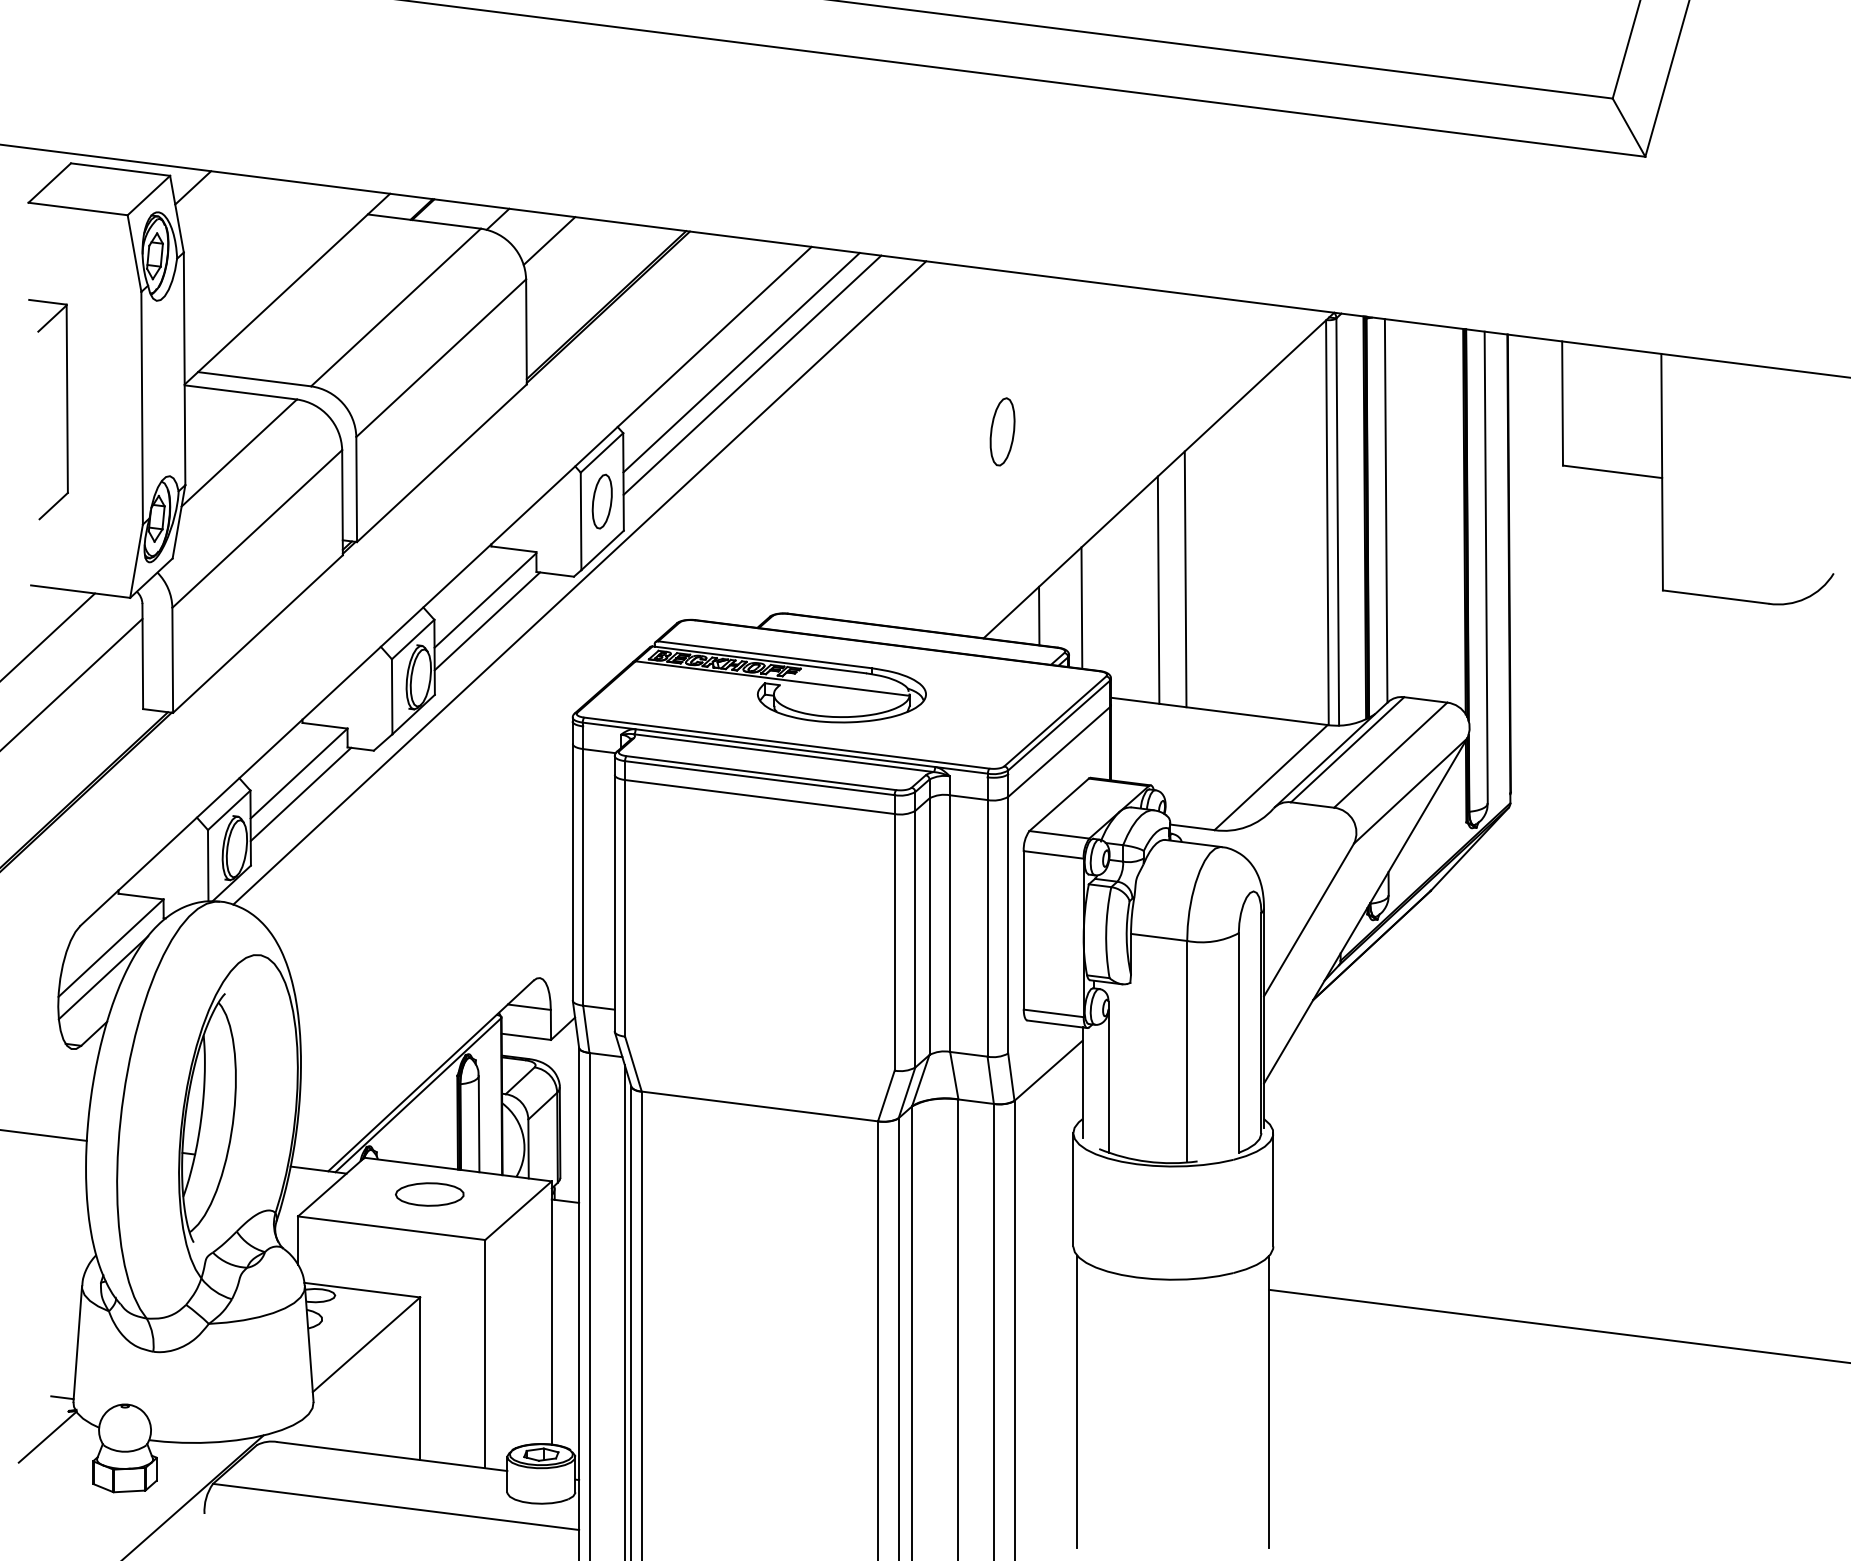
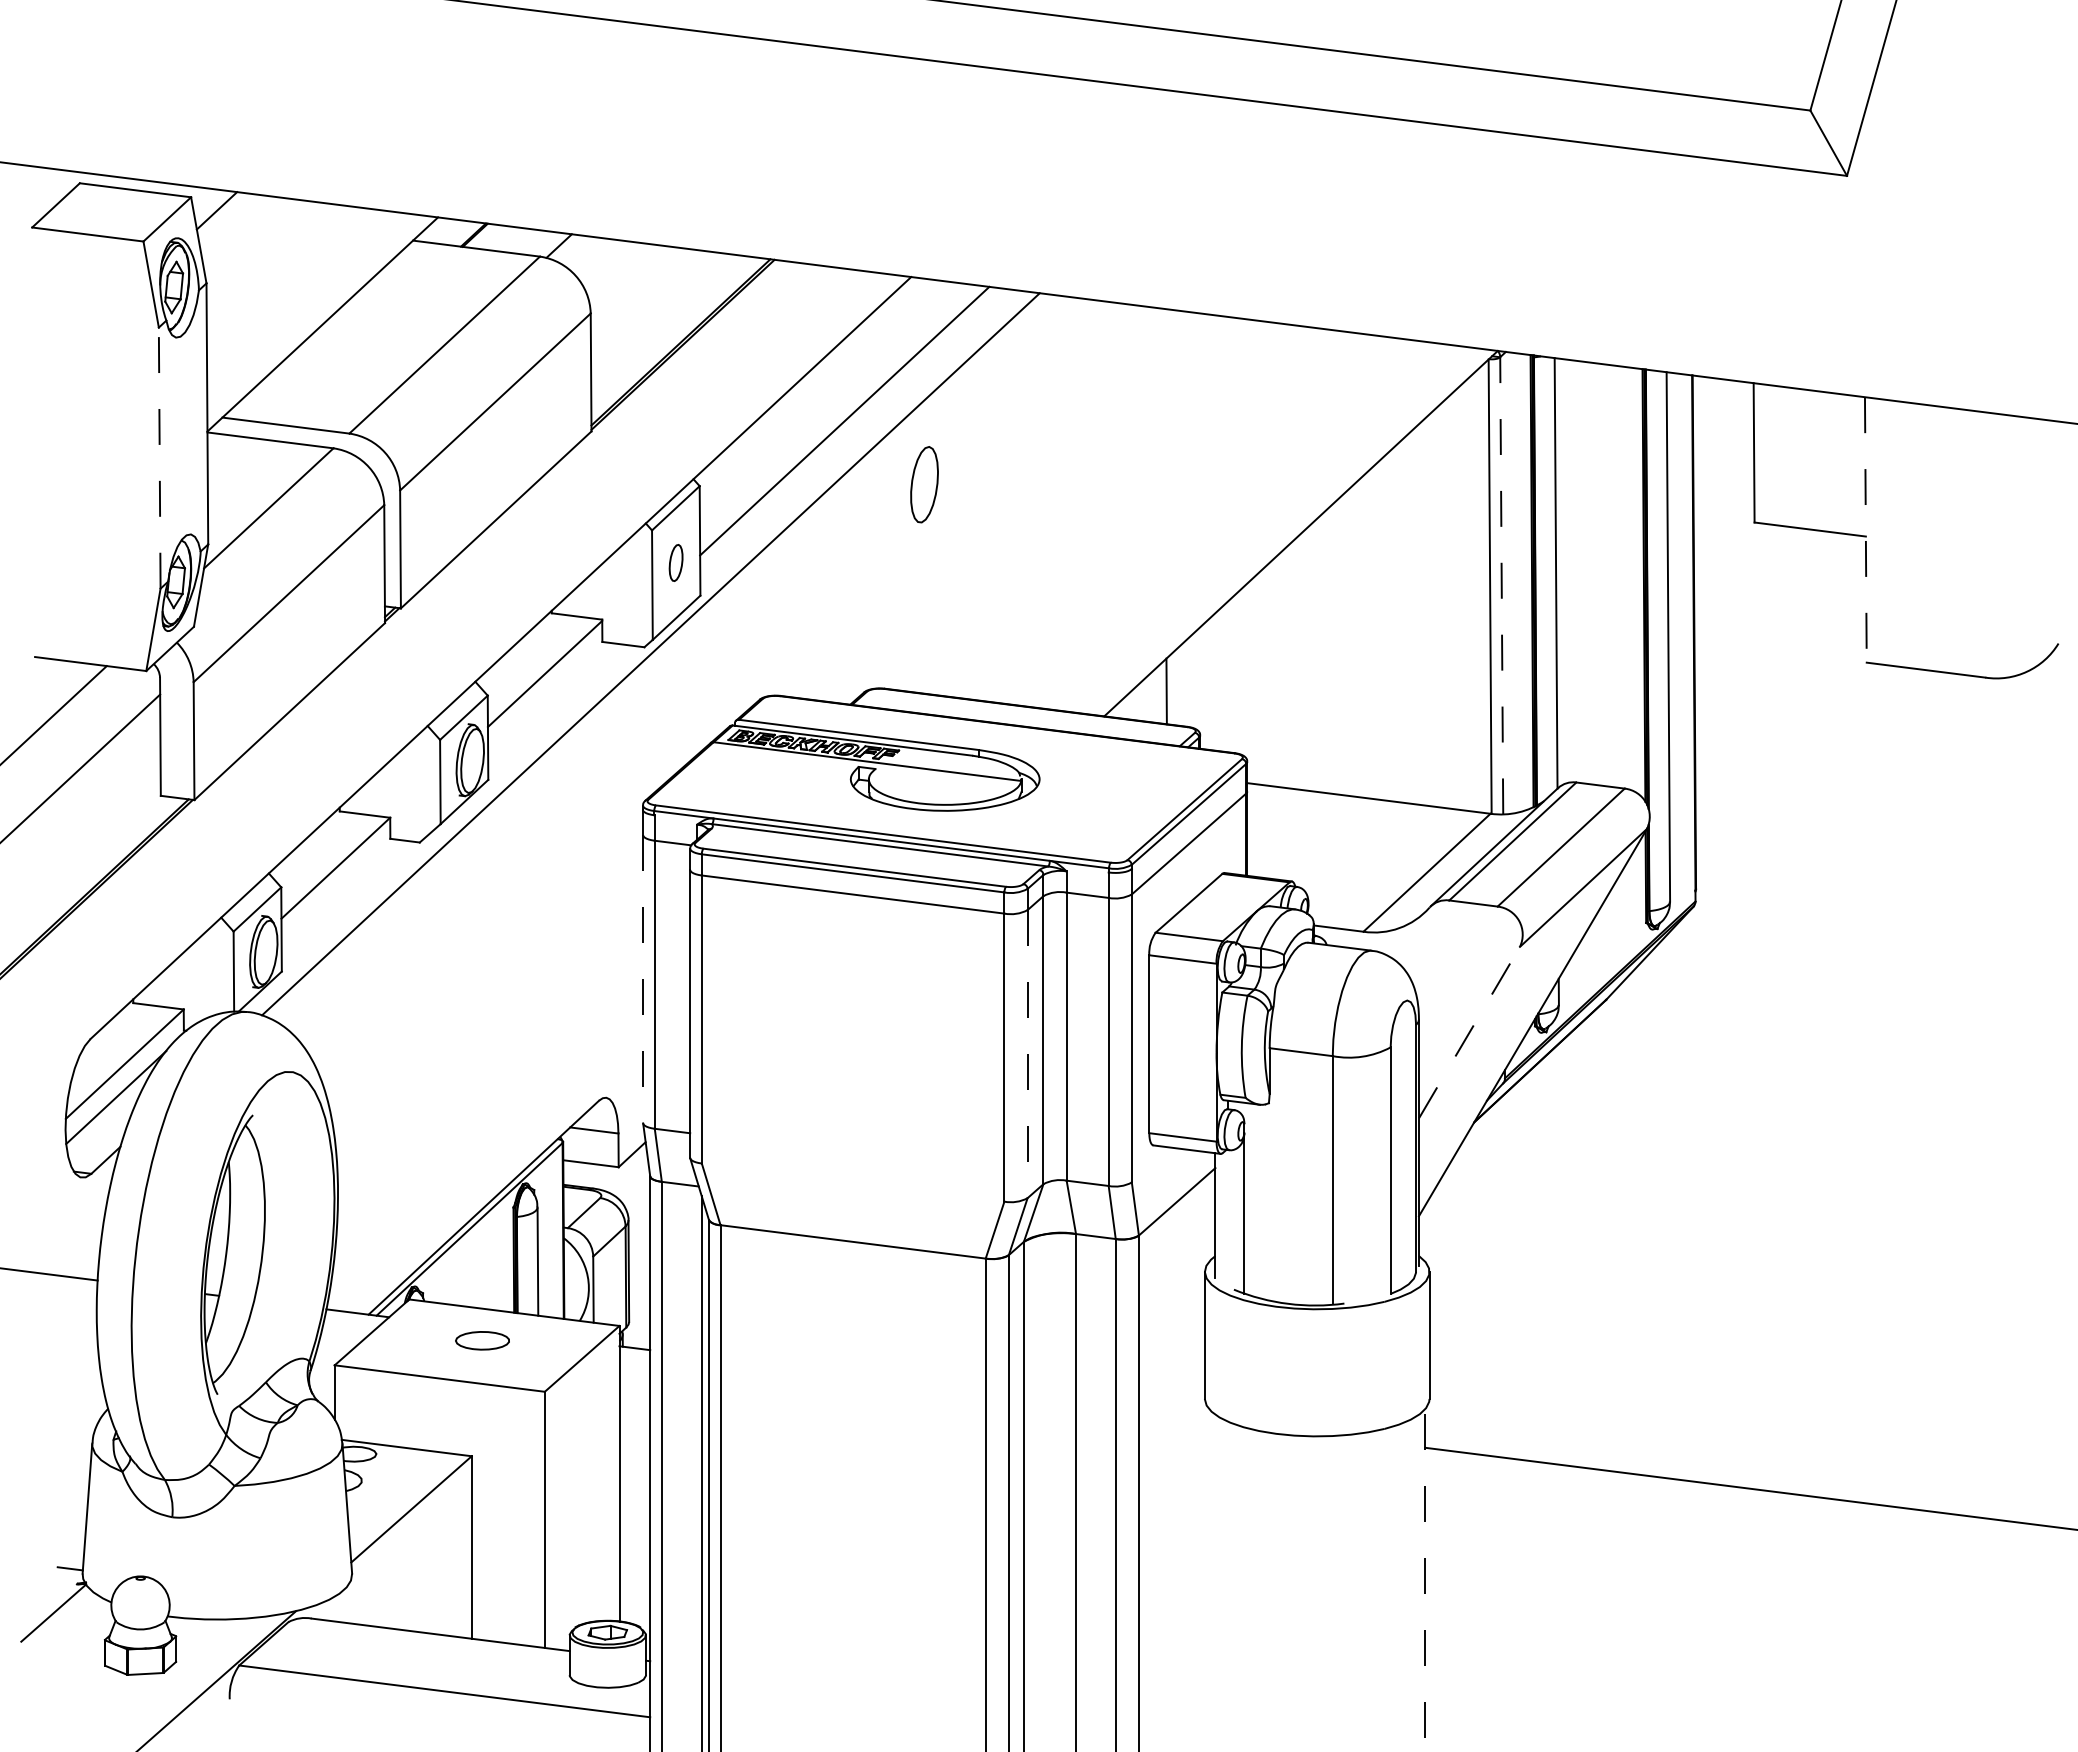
line: (549, 241) -> (616, 270), removed
line: (741, 362) -> (832, 406), removed
line: (141, 408) -> (159, 458), solid -> dashed
part: (66, 409) -> (74, 459), removed
part: (1002, 431) -> (924, 484), moved
line: (1661, 471) -> (1865, 529), solid -> dashed
part: (601, 501) -> (675, 562), size x0.6
line: (1337, 521) -> (1501, 585), solid -> dashed
line: (1185, 578) -> (1330, 649), removed
line: (1158, 589) -> (1300, 661), removed
line: (1081, 608) -> (1214, 682), removed
line: (487, 621) -> (547, 697), removed
line: (300, 794) -> (337, 891), removed
line: (573, 872) -> (643, 979), solid -> dashed
line: (1309, 919) -> (1469, 1032), solid -> dashed
line: (915, 939) -> (1027, 1054), solid -> dashed
part: (429, 1194) -> (482, 1340), size x0.7
line: (1077, 1401) -> (1209, 1573), removed
line: (1269, 1401) -> (1425, 1573), solid -> dashed

